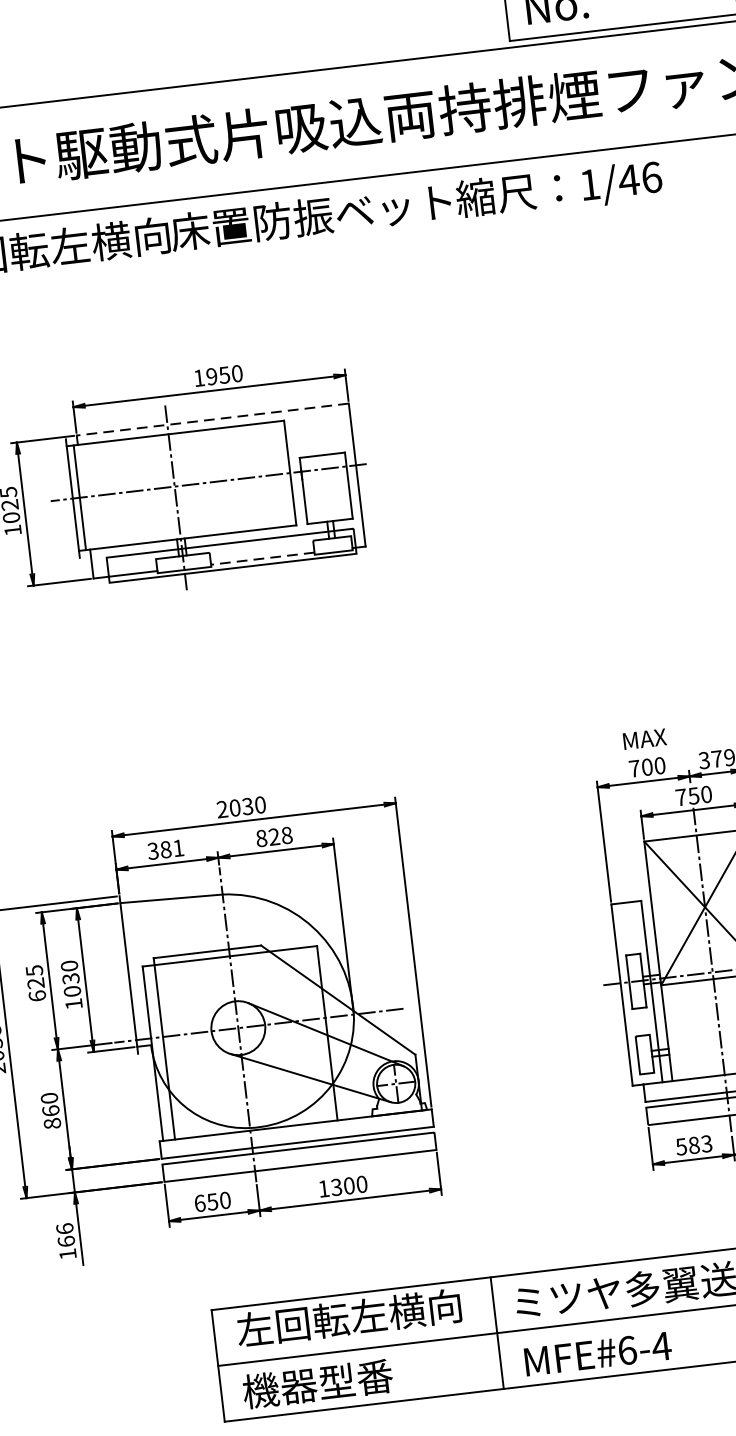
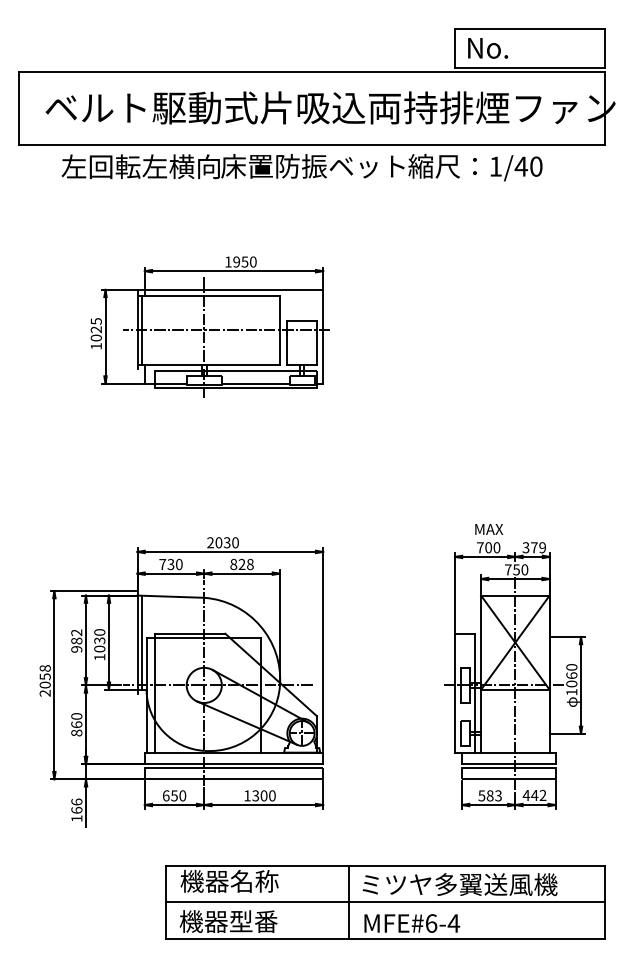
text: (652, 177) -> (536, 166), 1/46 -> 1/40
line: (211, 419) -> (233, 289), dashed -> solid
line: (262, 558) -> (255, 383), dashed -> solid
text: (165, 849) -> (170, 564), 381 -> 730
line: (136, 973) -> (142, 642), added
text: (35, 982) -> (76, 640), 625 -> 982
text: (348, 1316) -> (253, 880), 左回転左横向 -> 機器名称

